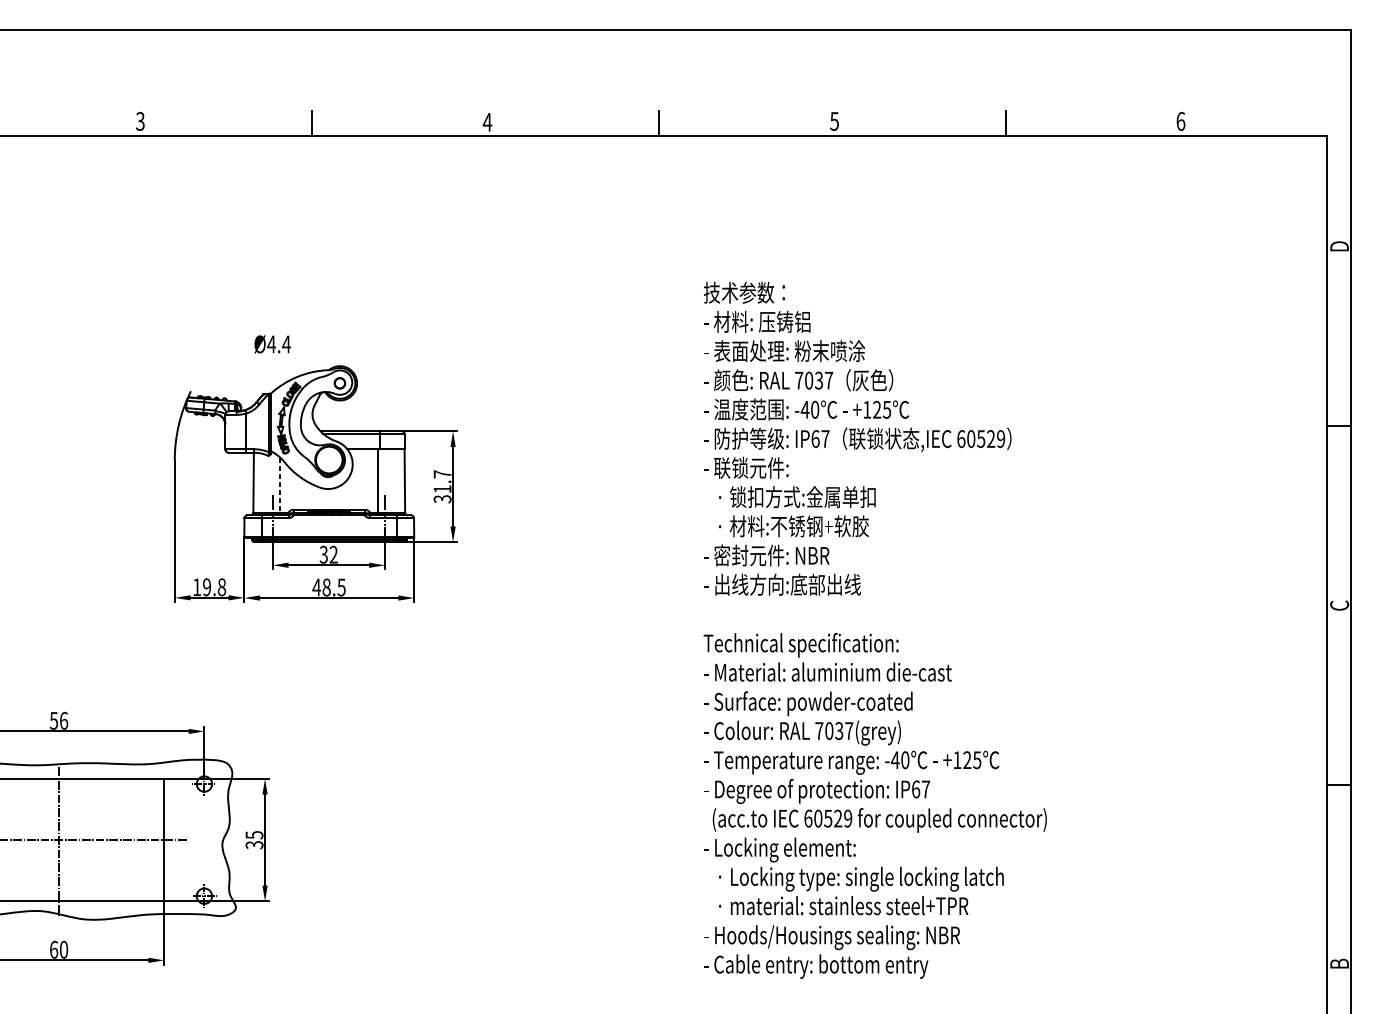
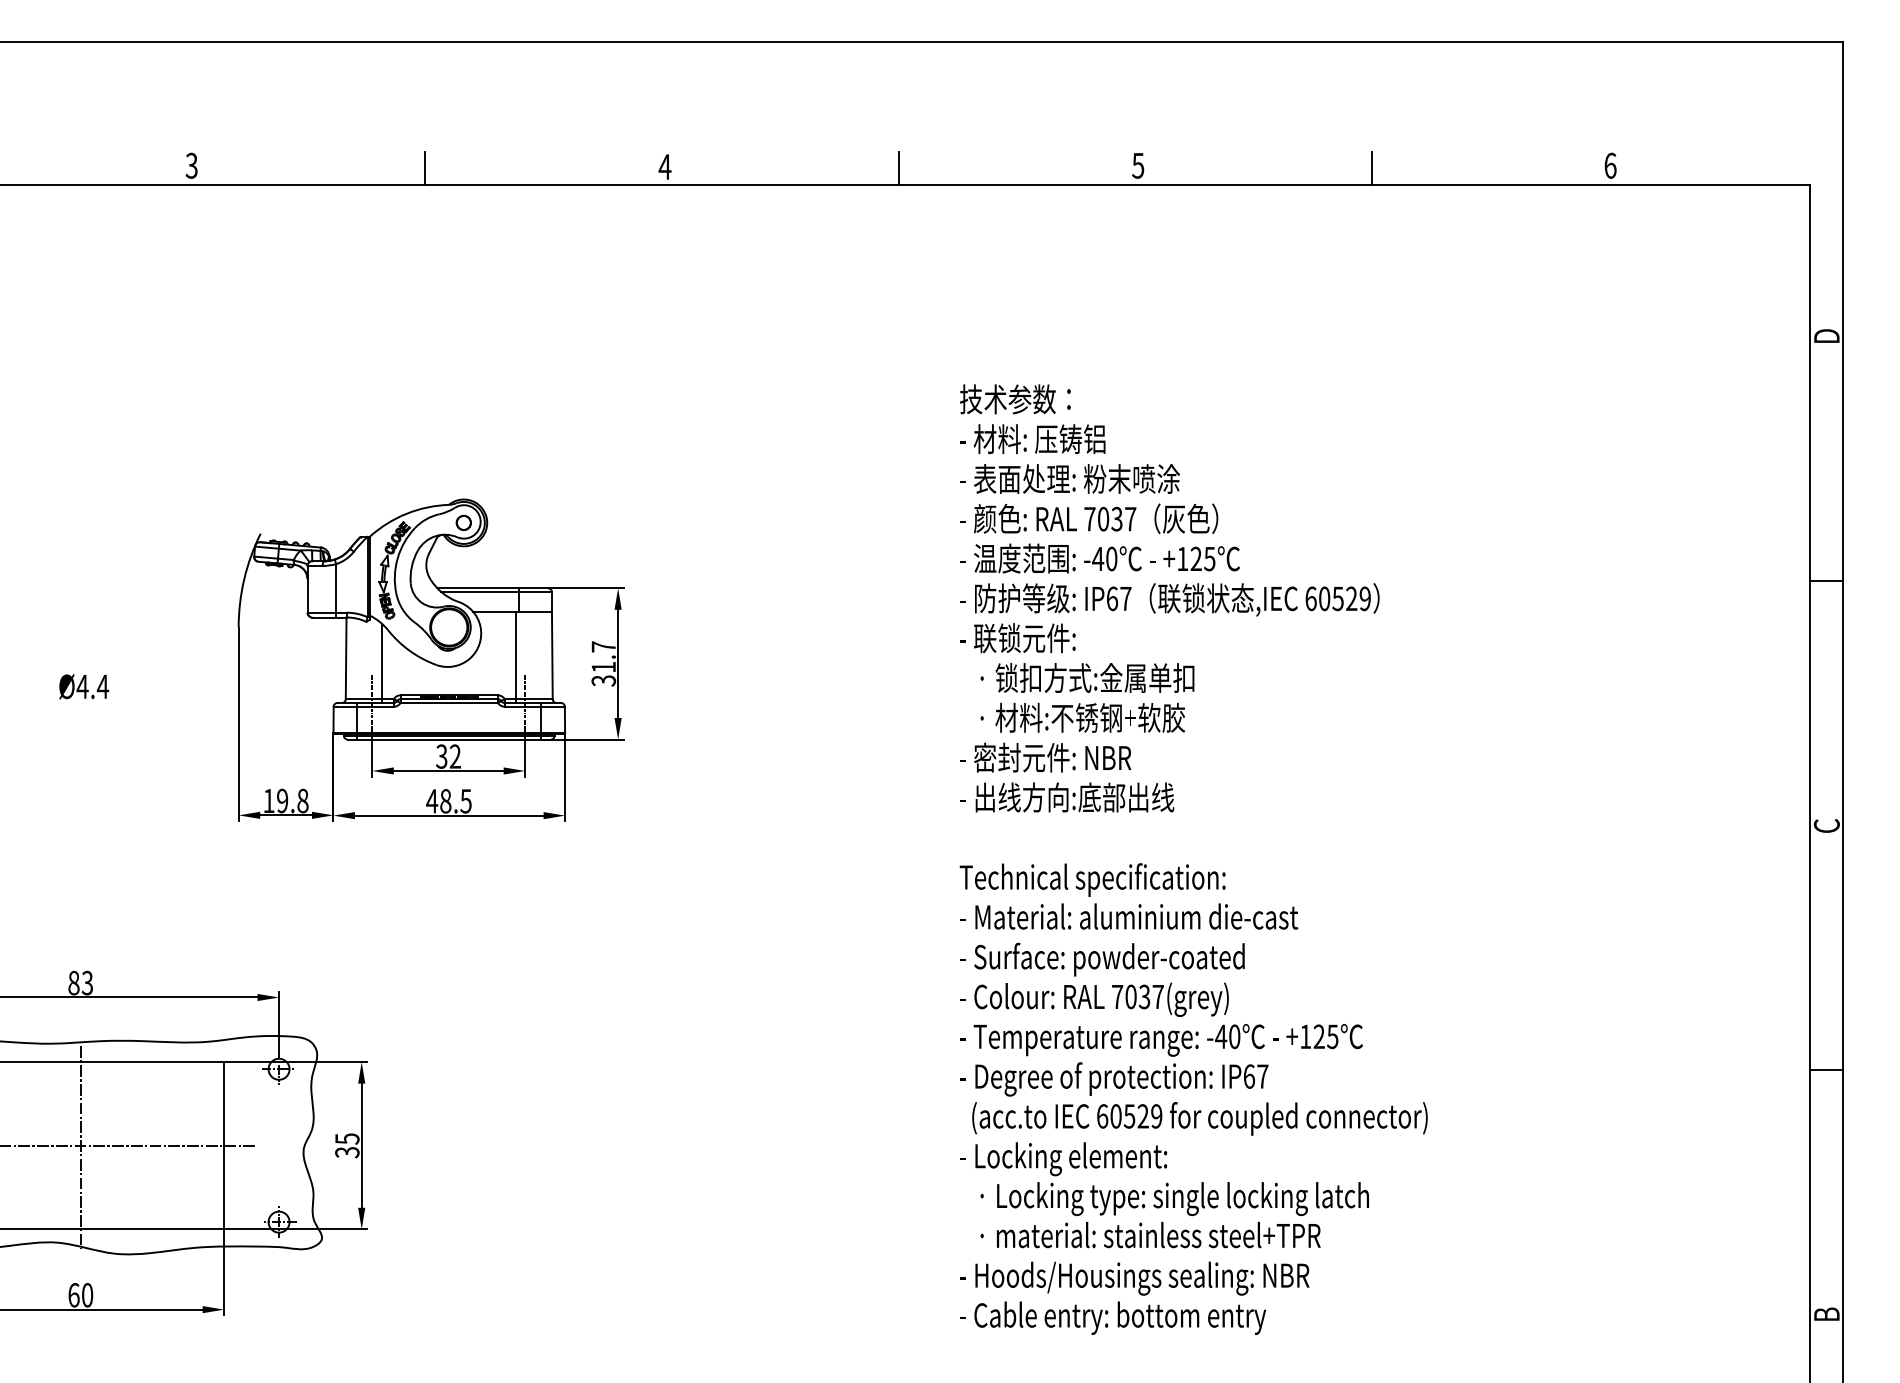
text: (272, 344) -> (84, 686), moved
line: (280, 487) -> (382, 664), dashed -> solid
text: (58, 720) -> (80, 982), 56 -> 83

